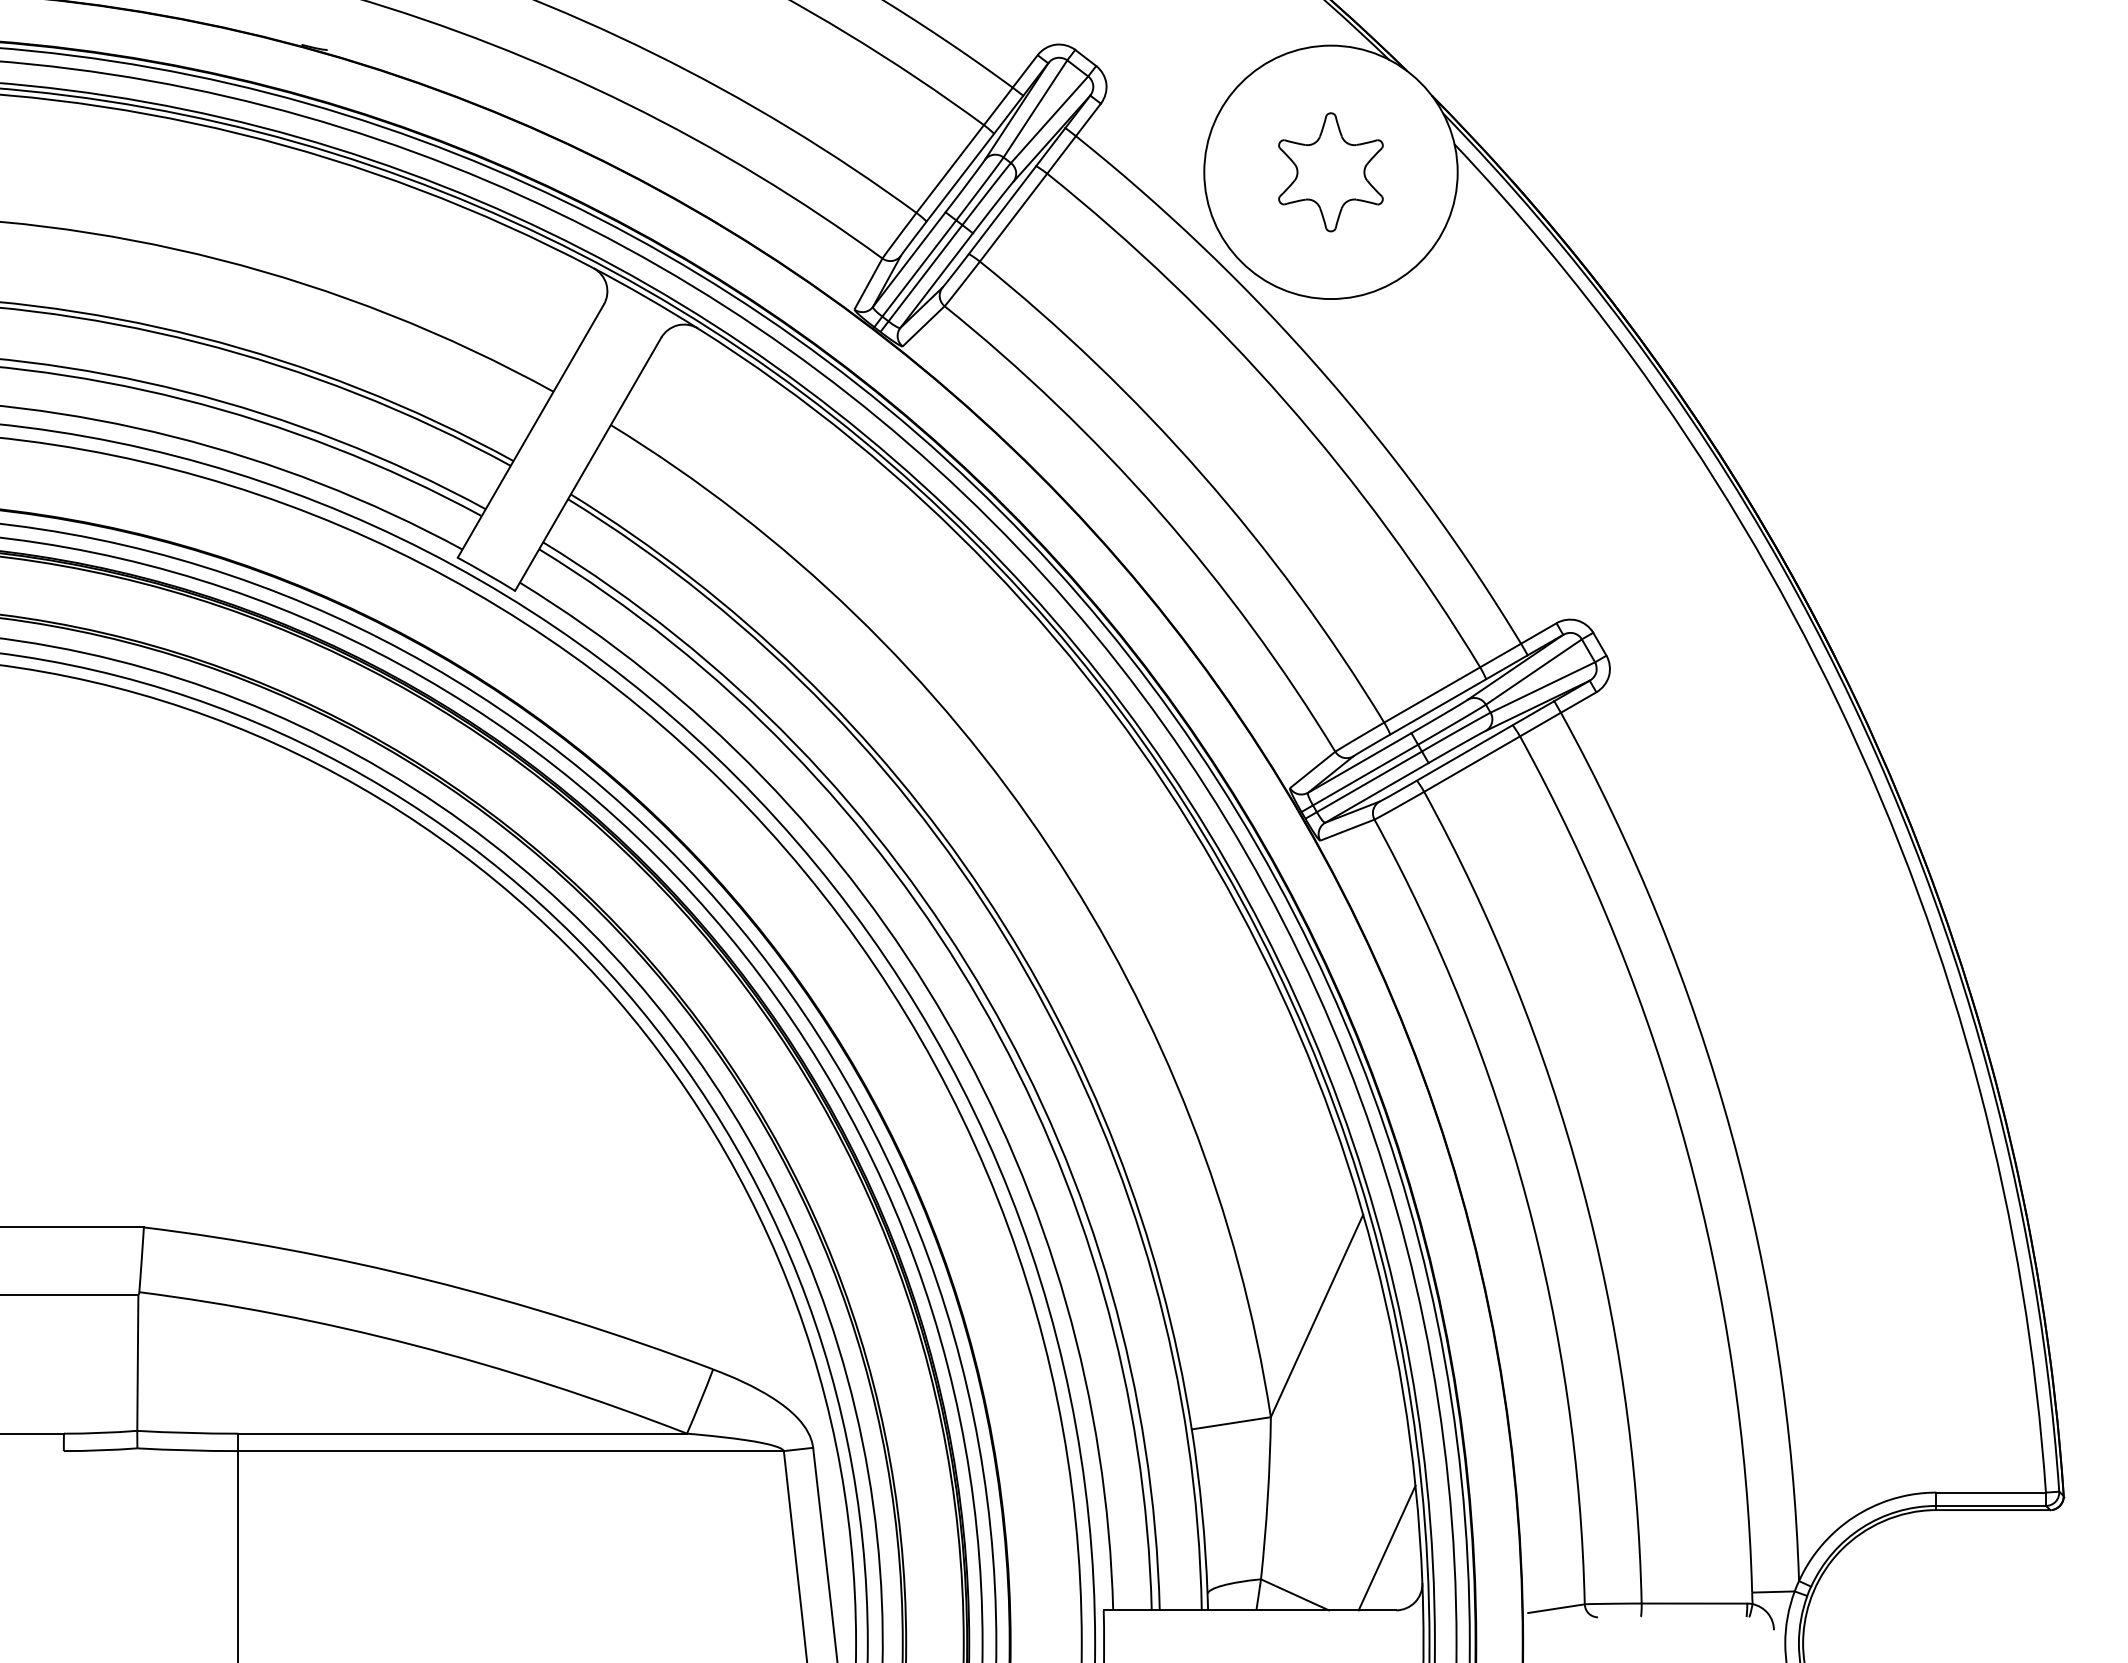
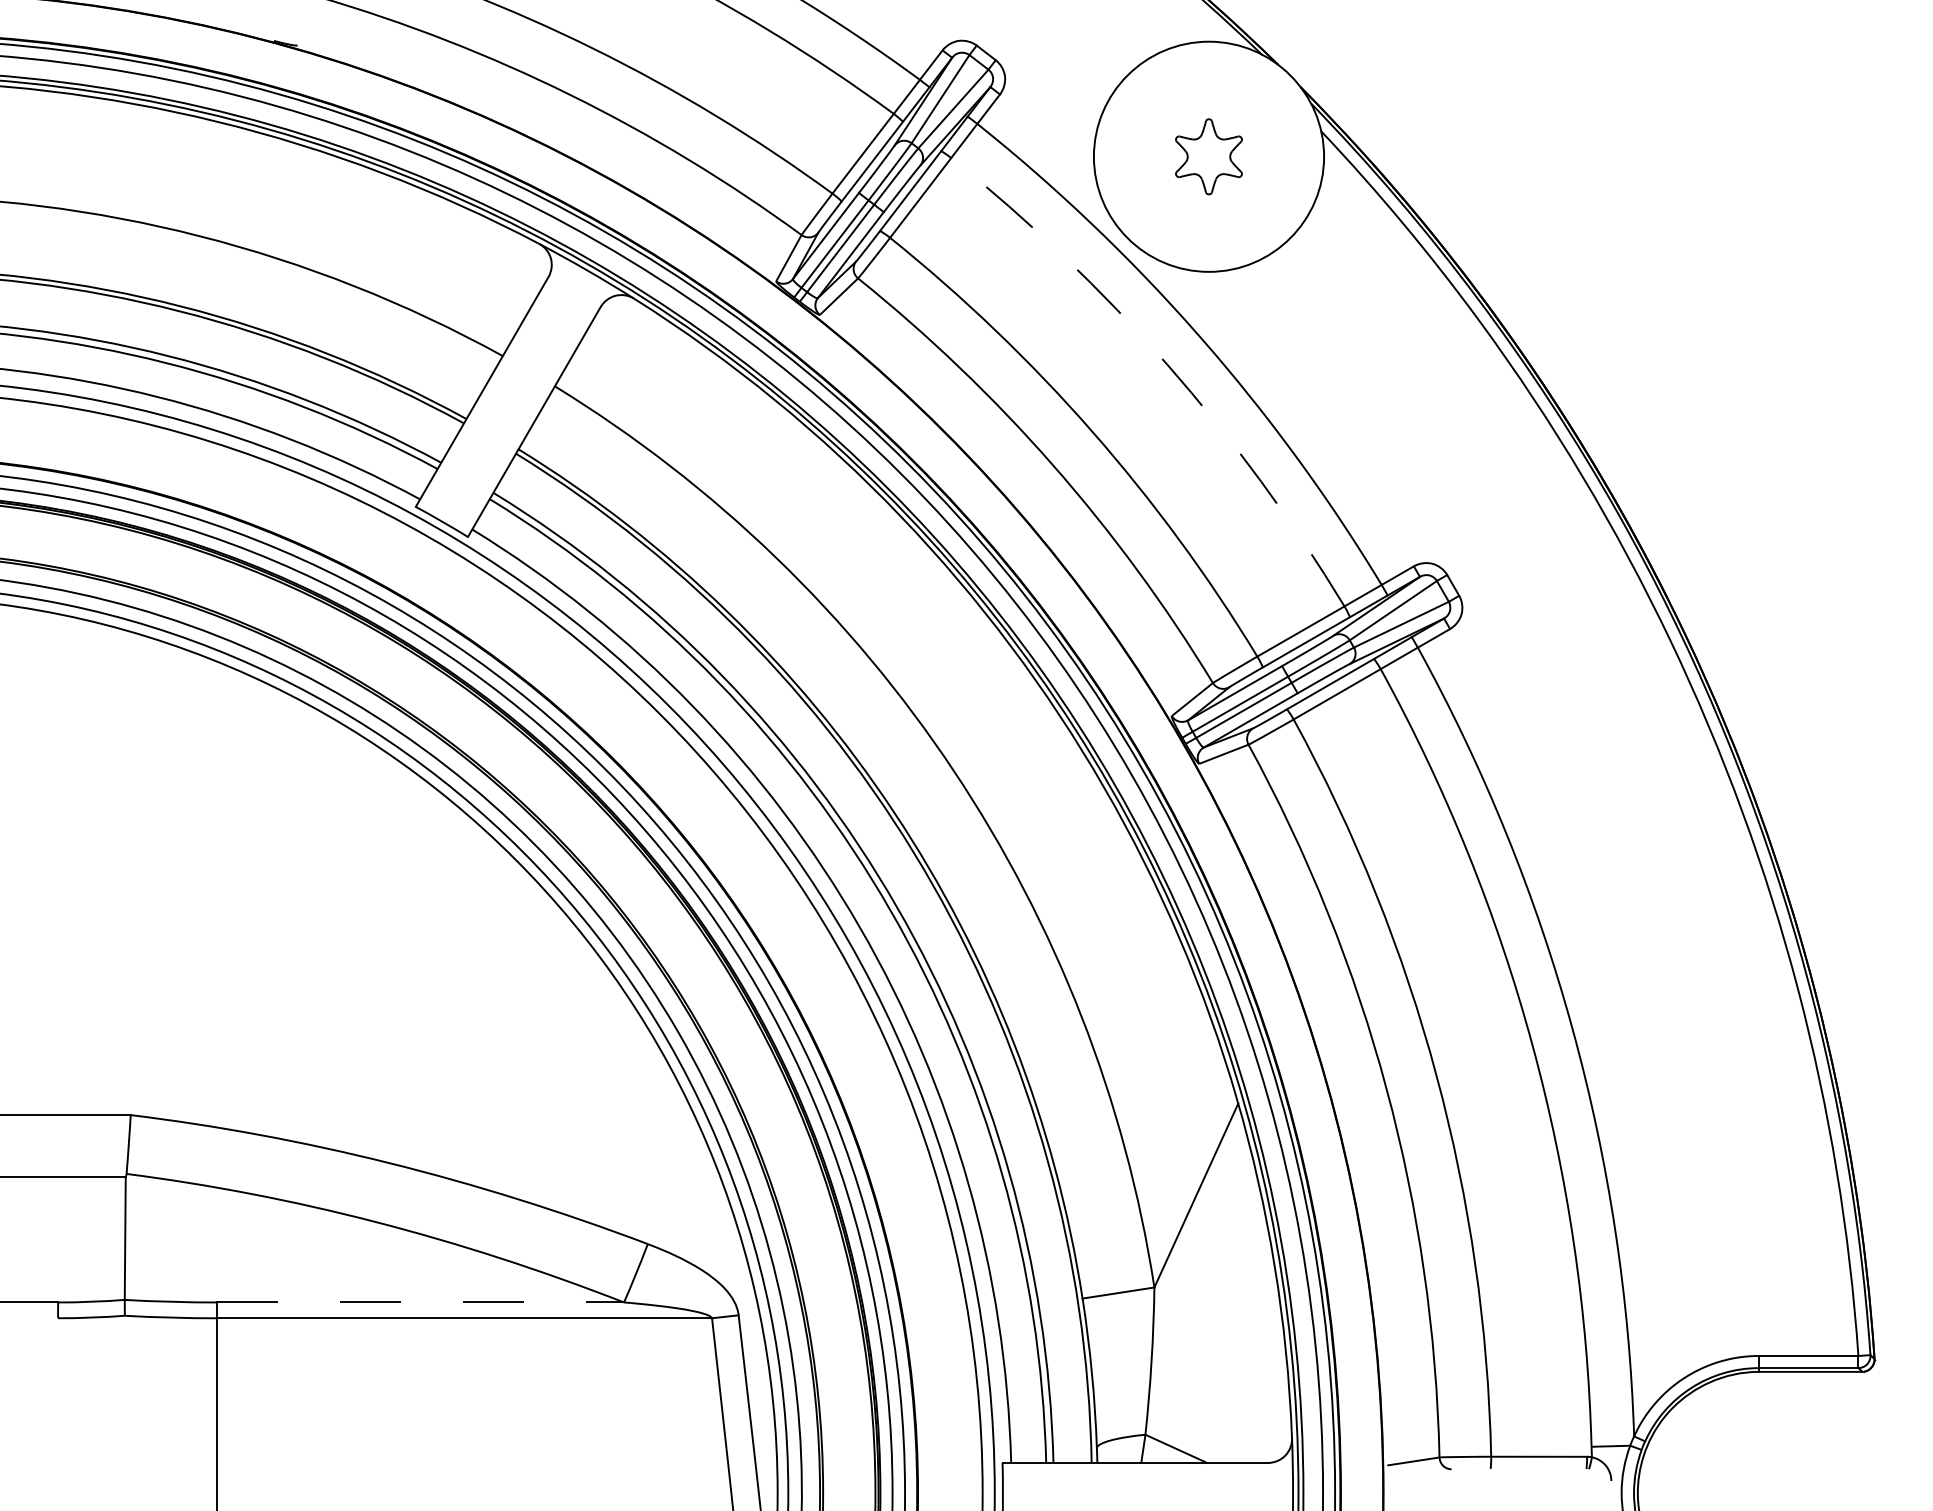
part: (1330, 172) -> (1208, 156), size x0.7
arc: (1285, 401) -> (1167, 364), solid -> dashed
line: (463, 1433) -> (421, 1302), solid -> dashed
line: (1386, 1547) -> (1259, 1405), removed

